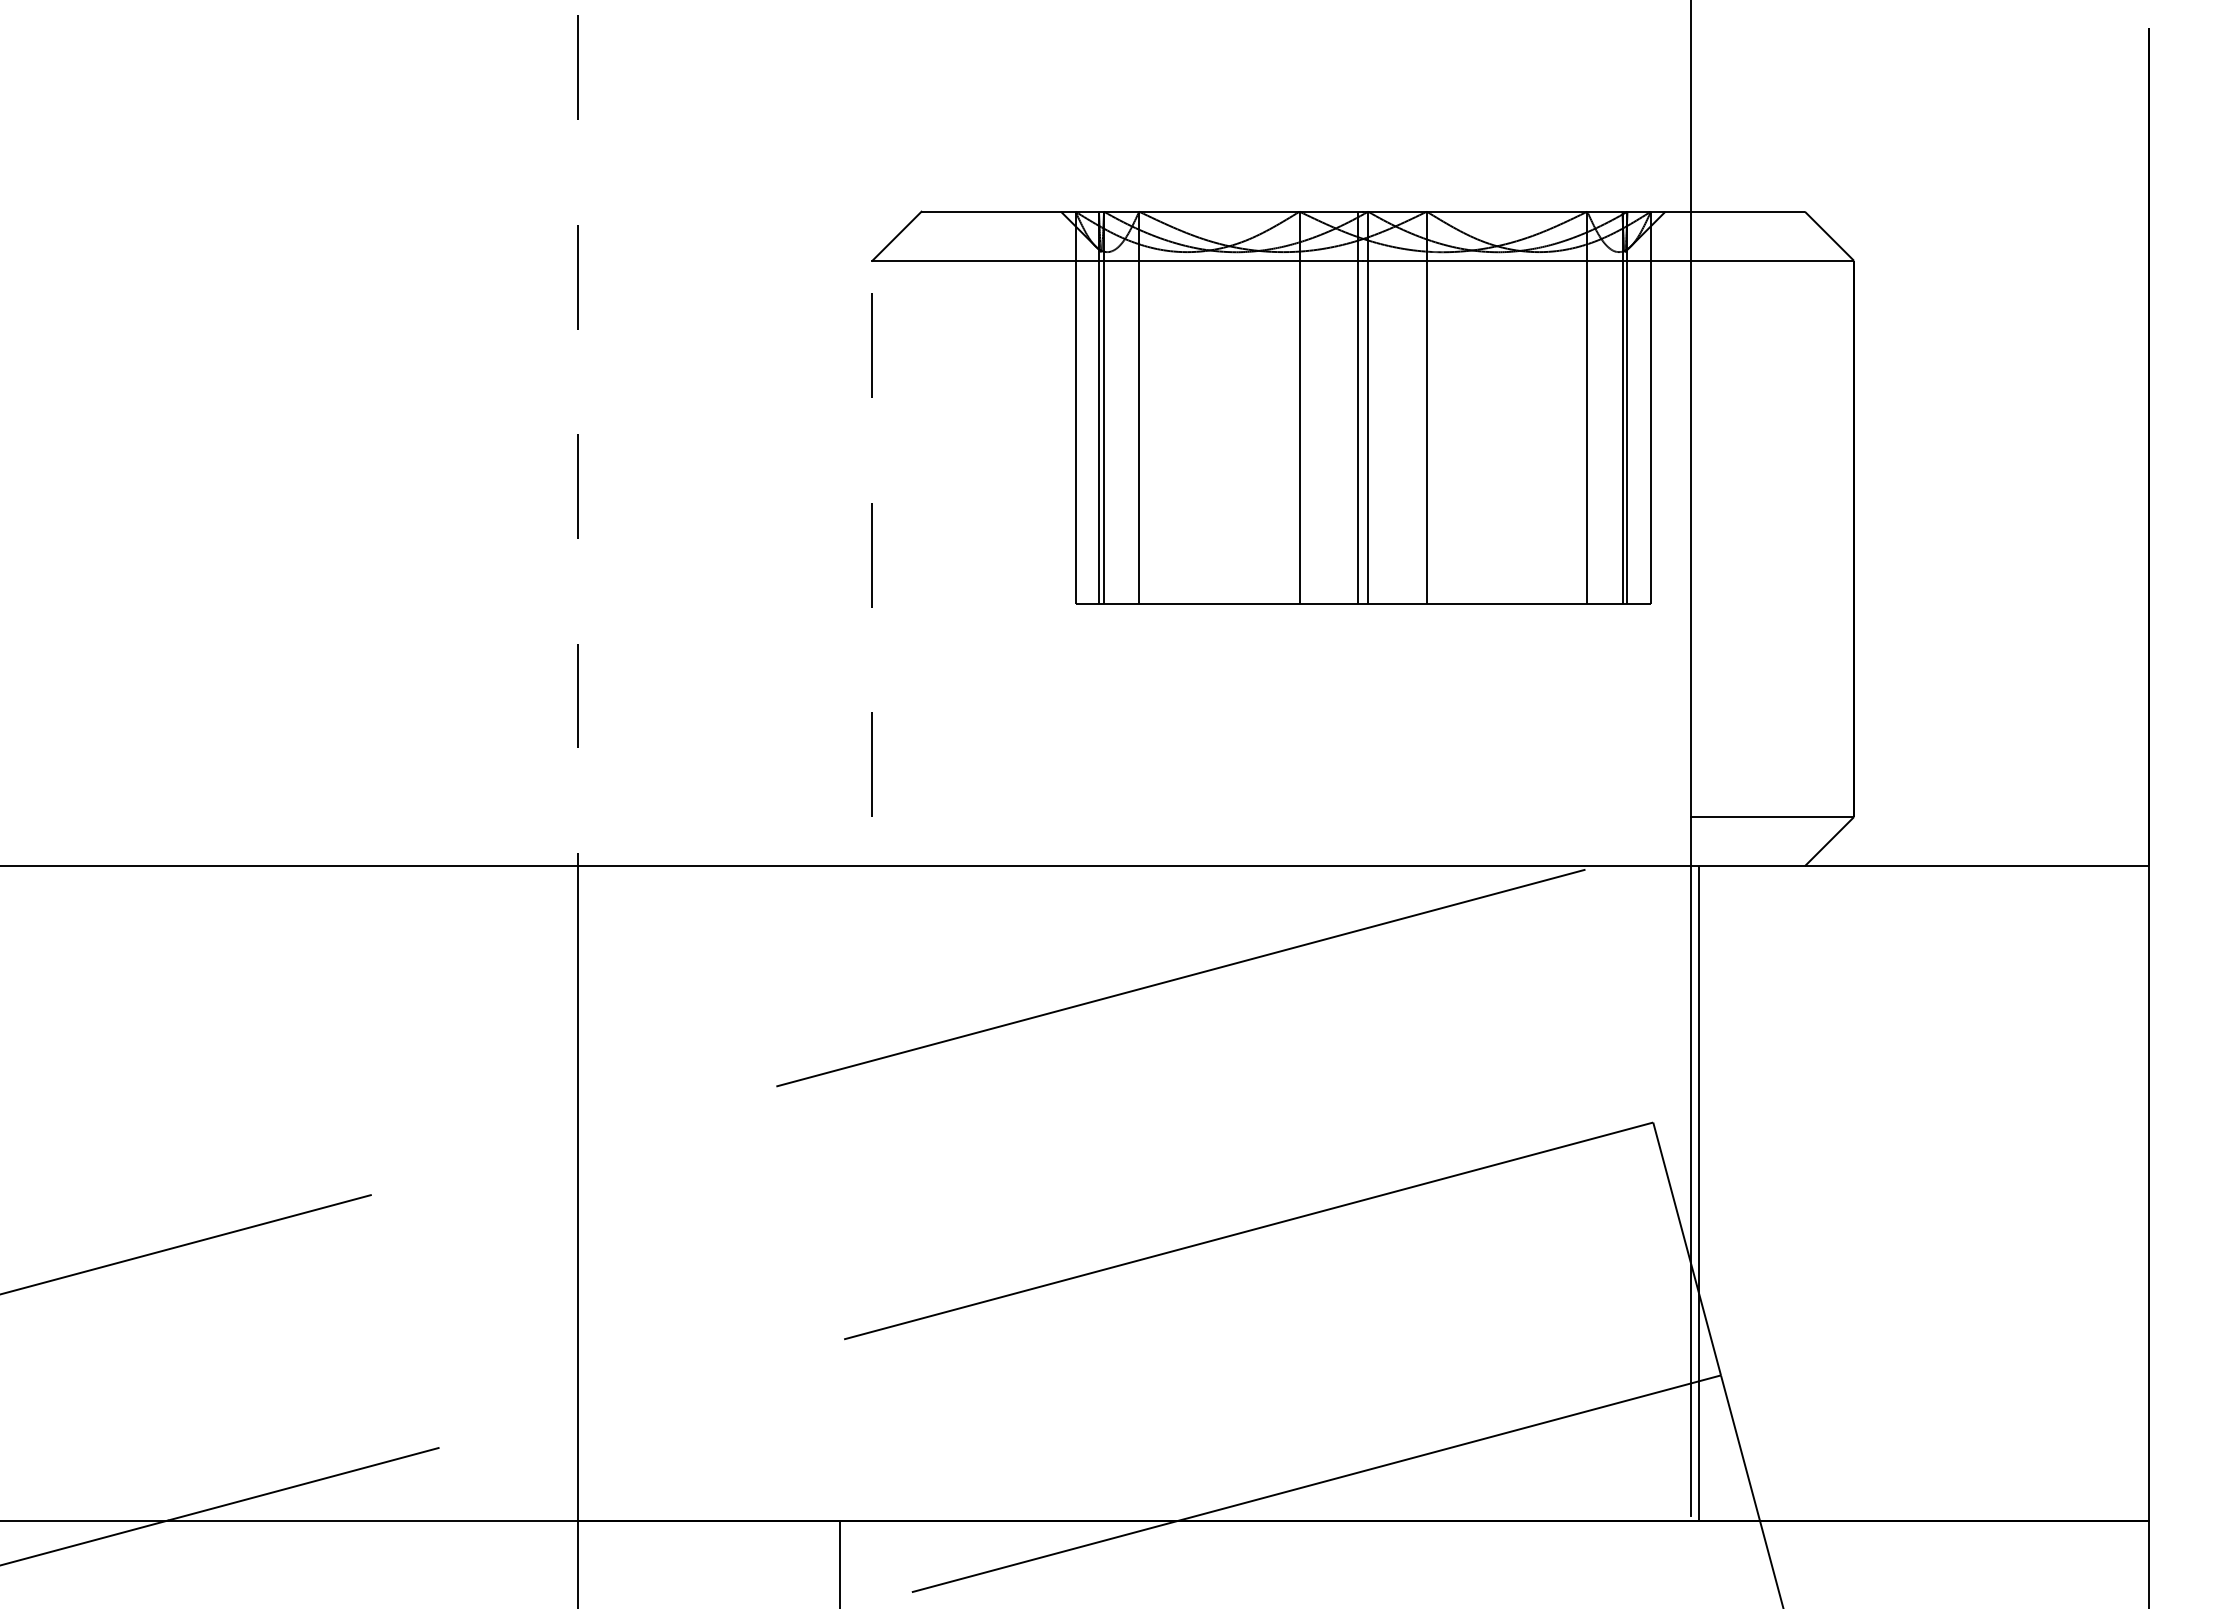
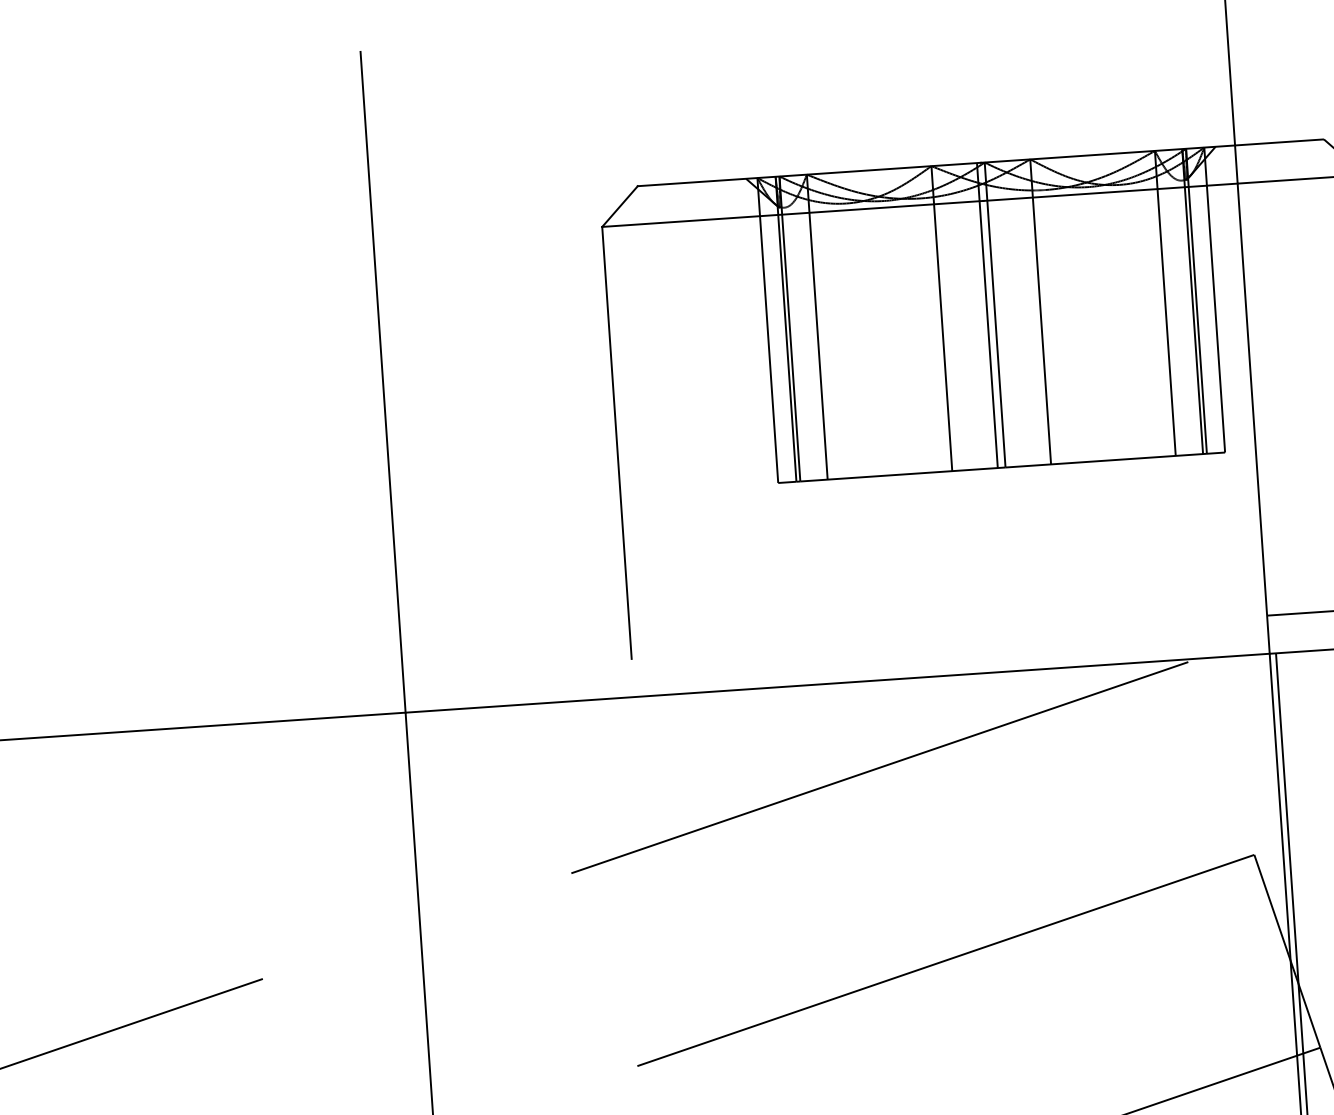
line: (577, 441) -> (382, 382), dashed -> solid
line: (872, 538) -> (617, 442), dashed -> solid

